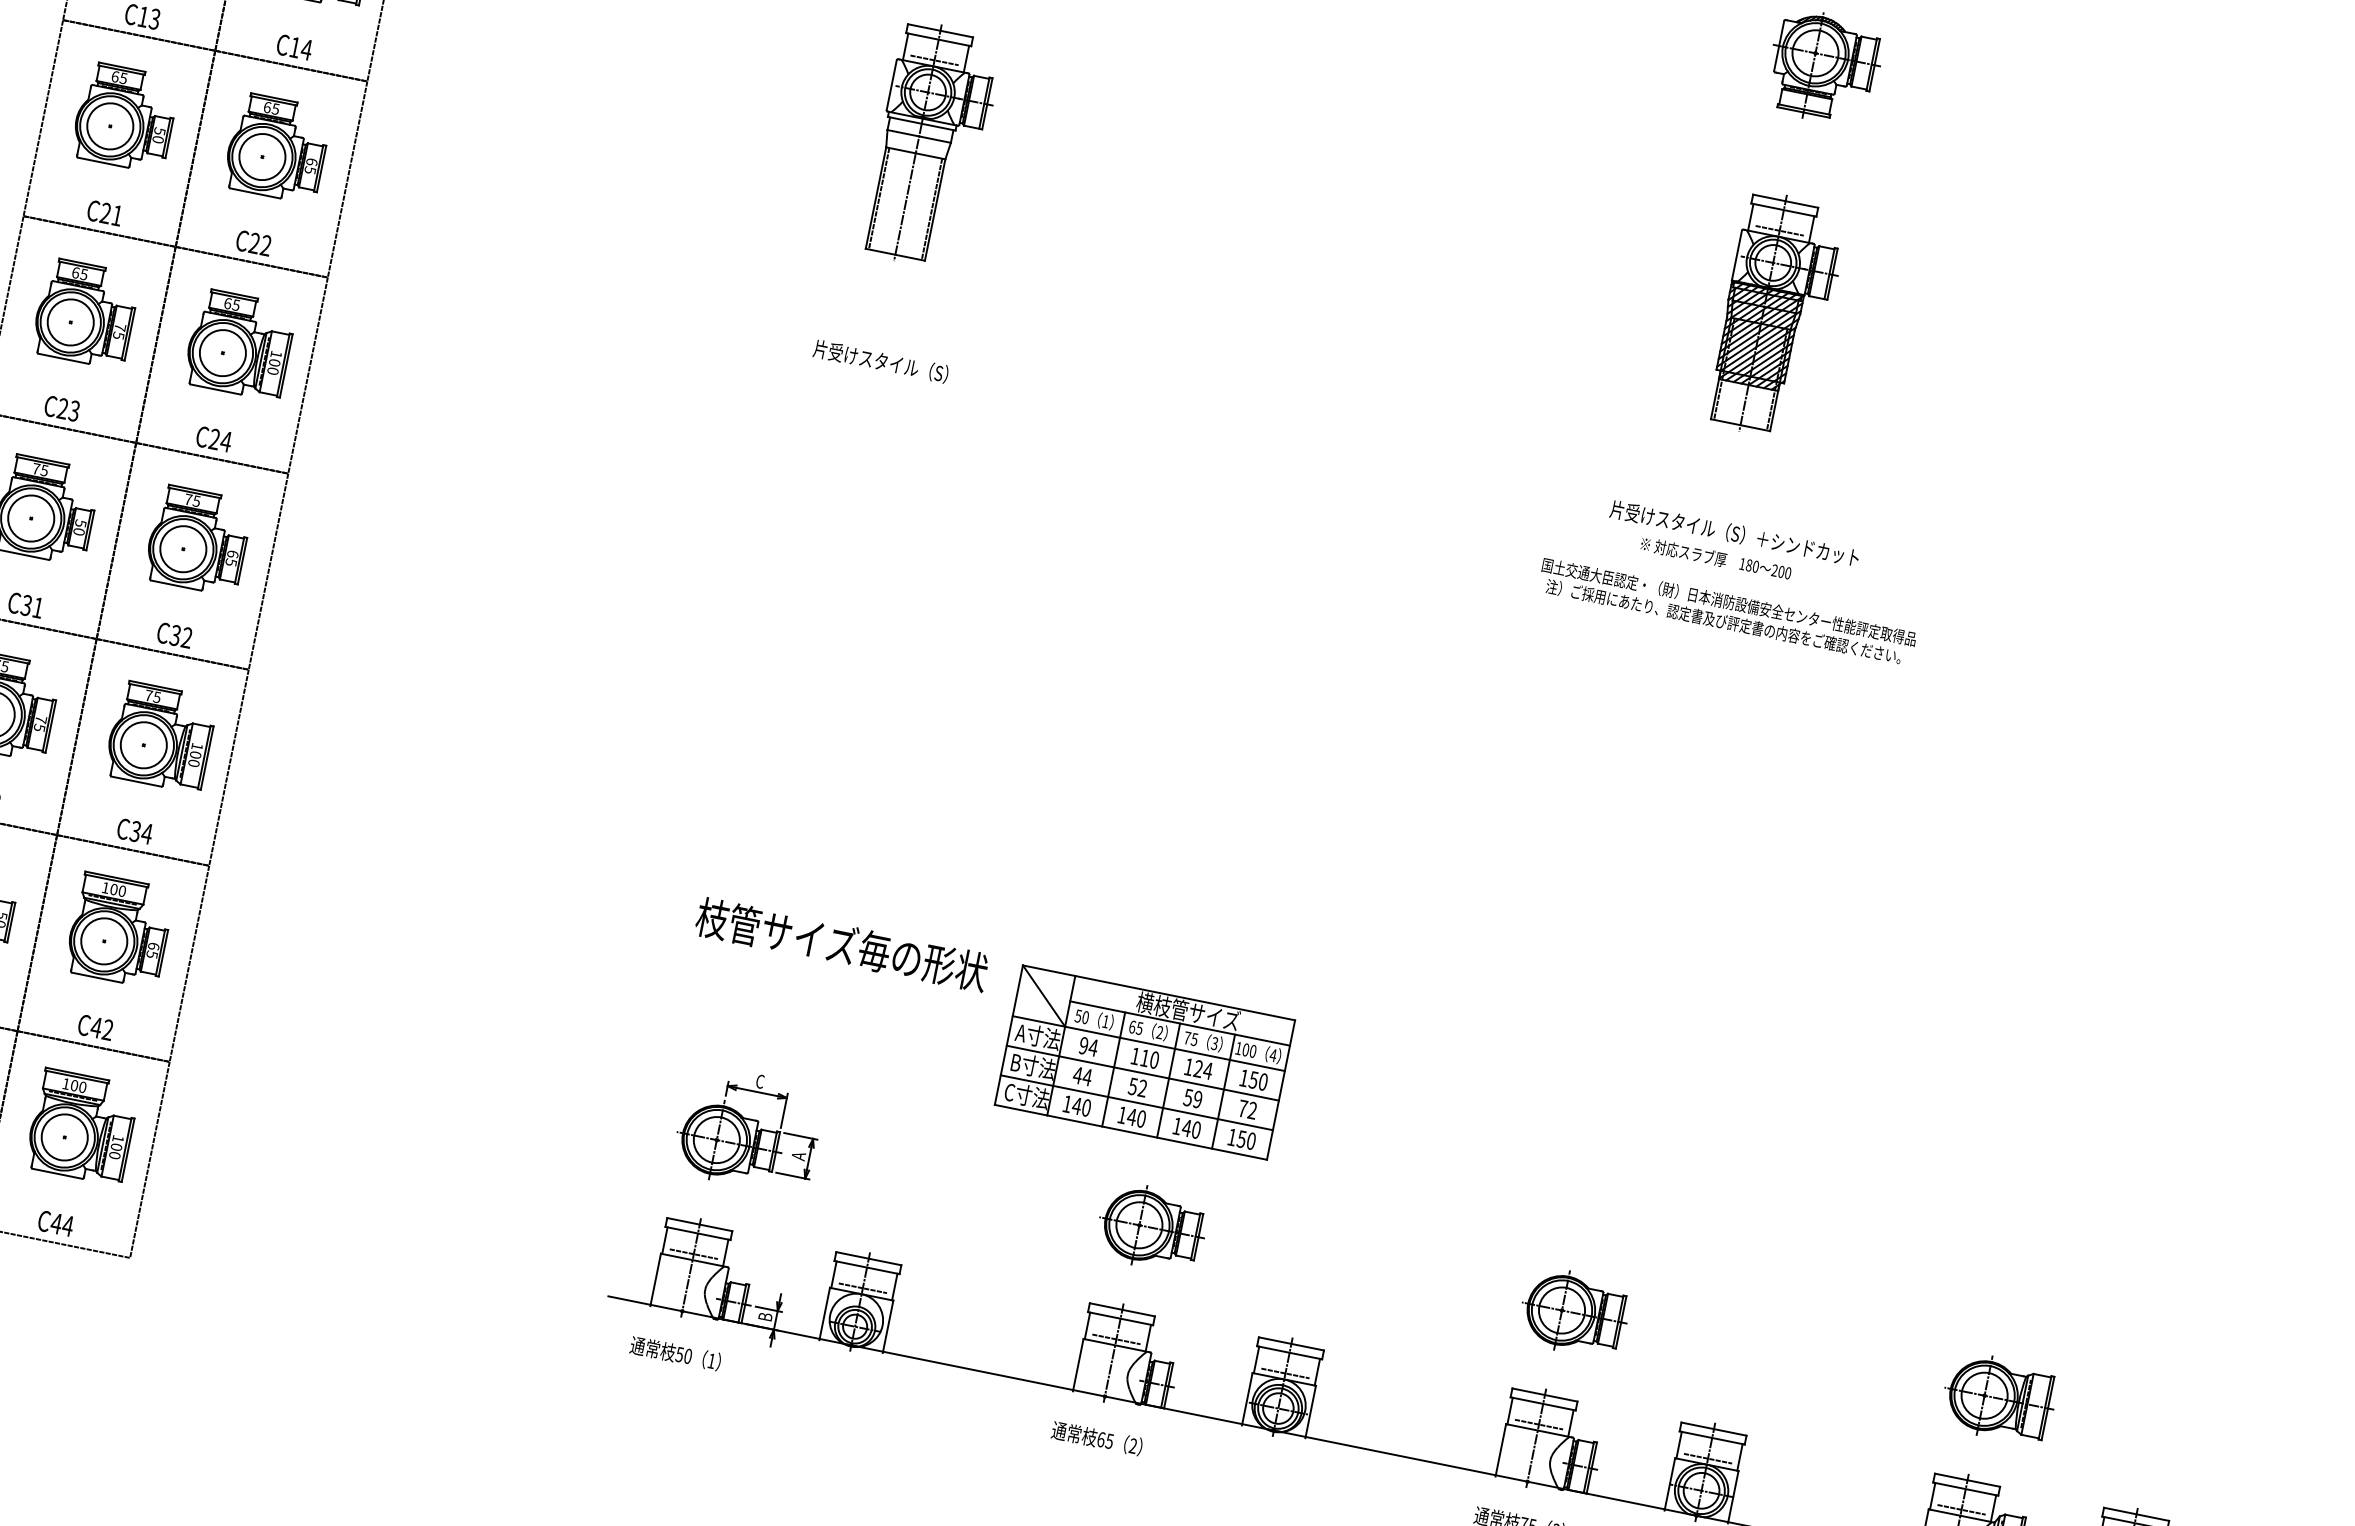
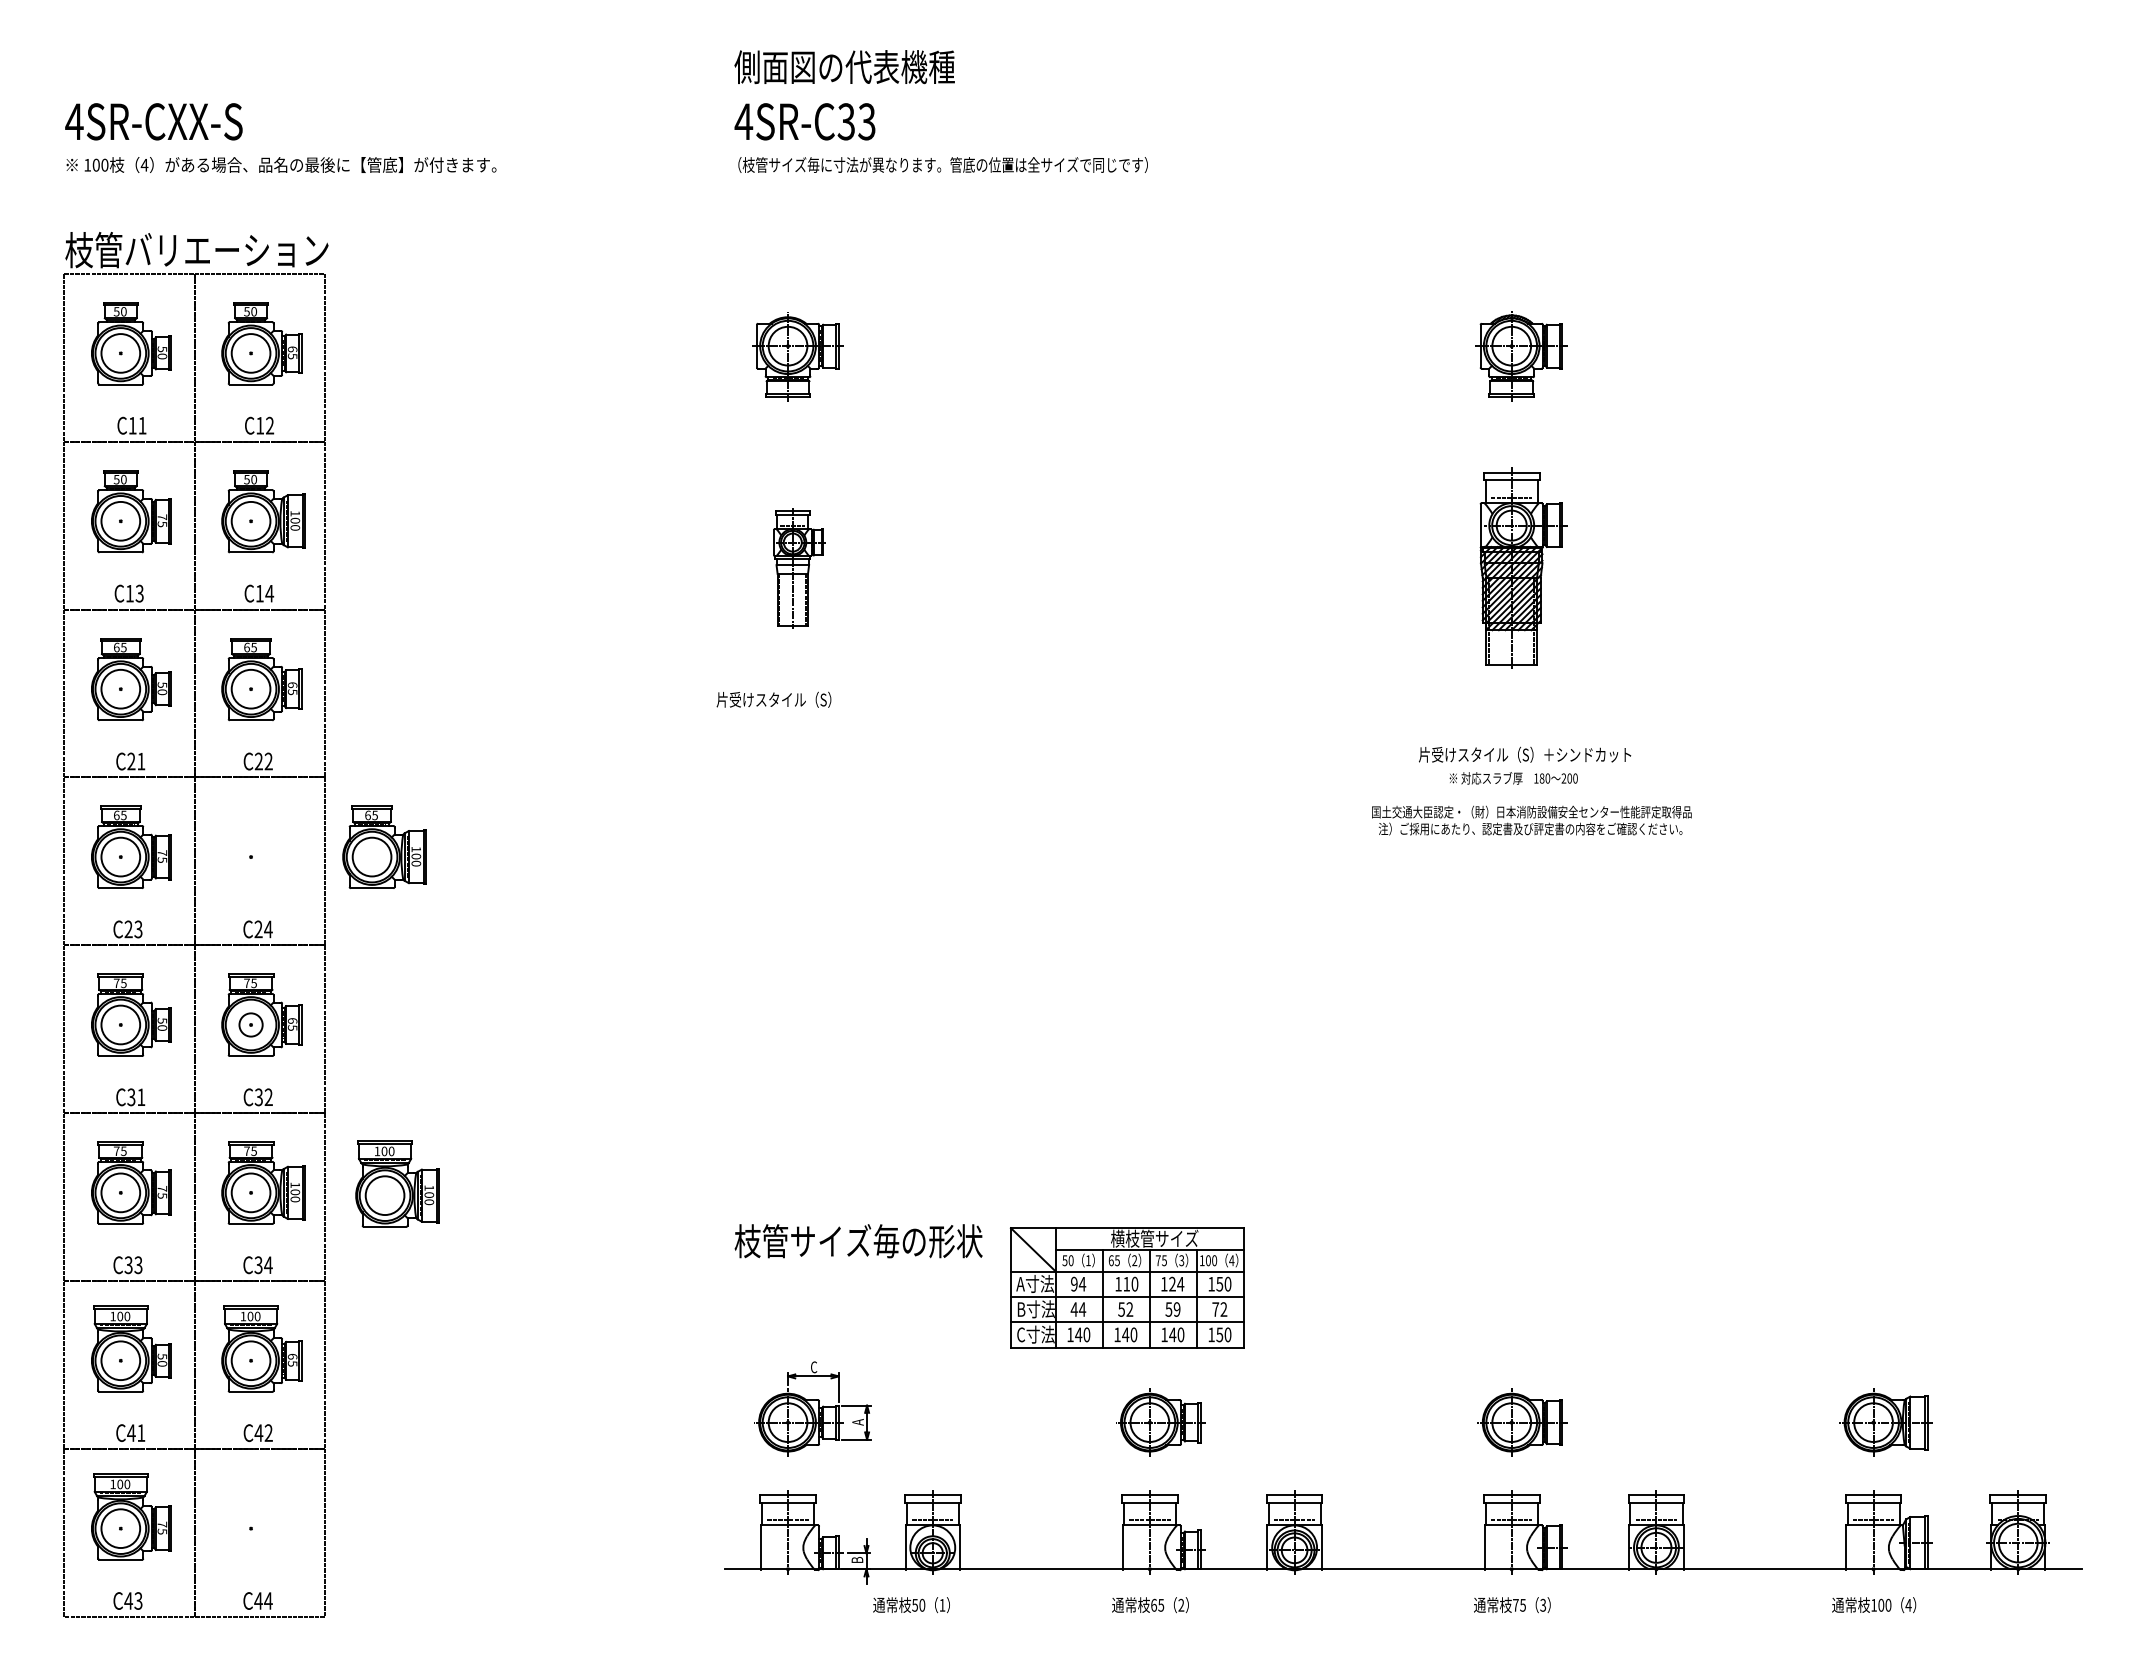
part: (931, 144) -> (799, 567), size x0.6
part: (239, 343) -> (384, 846), moved
text: (880, 361) -> (773, 699), moved
circle: (182, 548) -> (250, 1024), size x0.6
part: (82, 1126) -> (397, 1183), moved
text: (675, 1353) -> (911, 1605), moved

